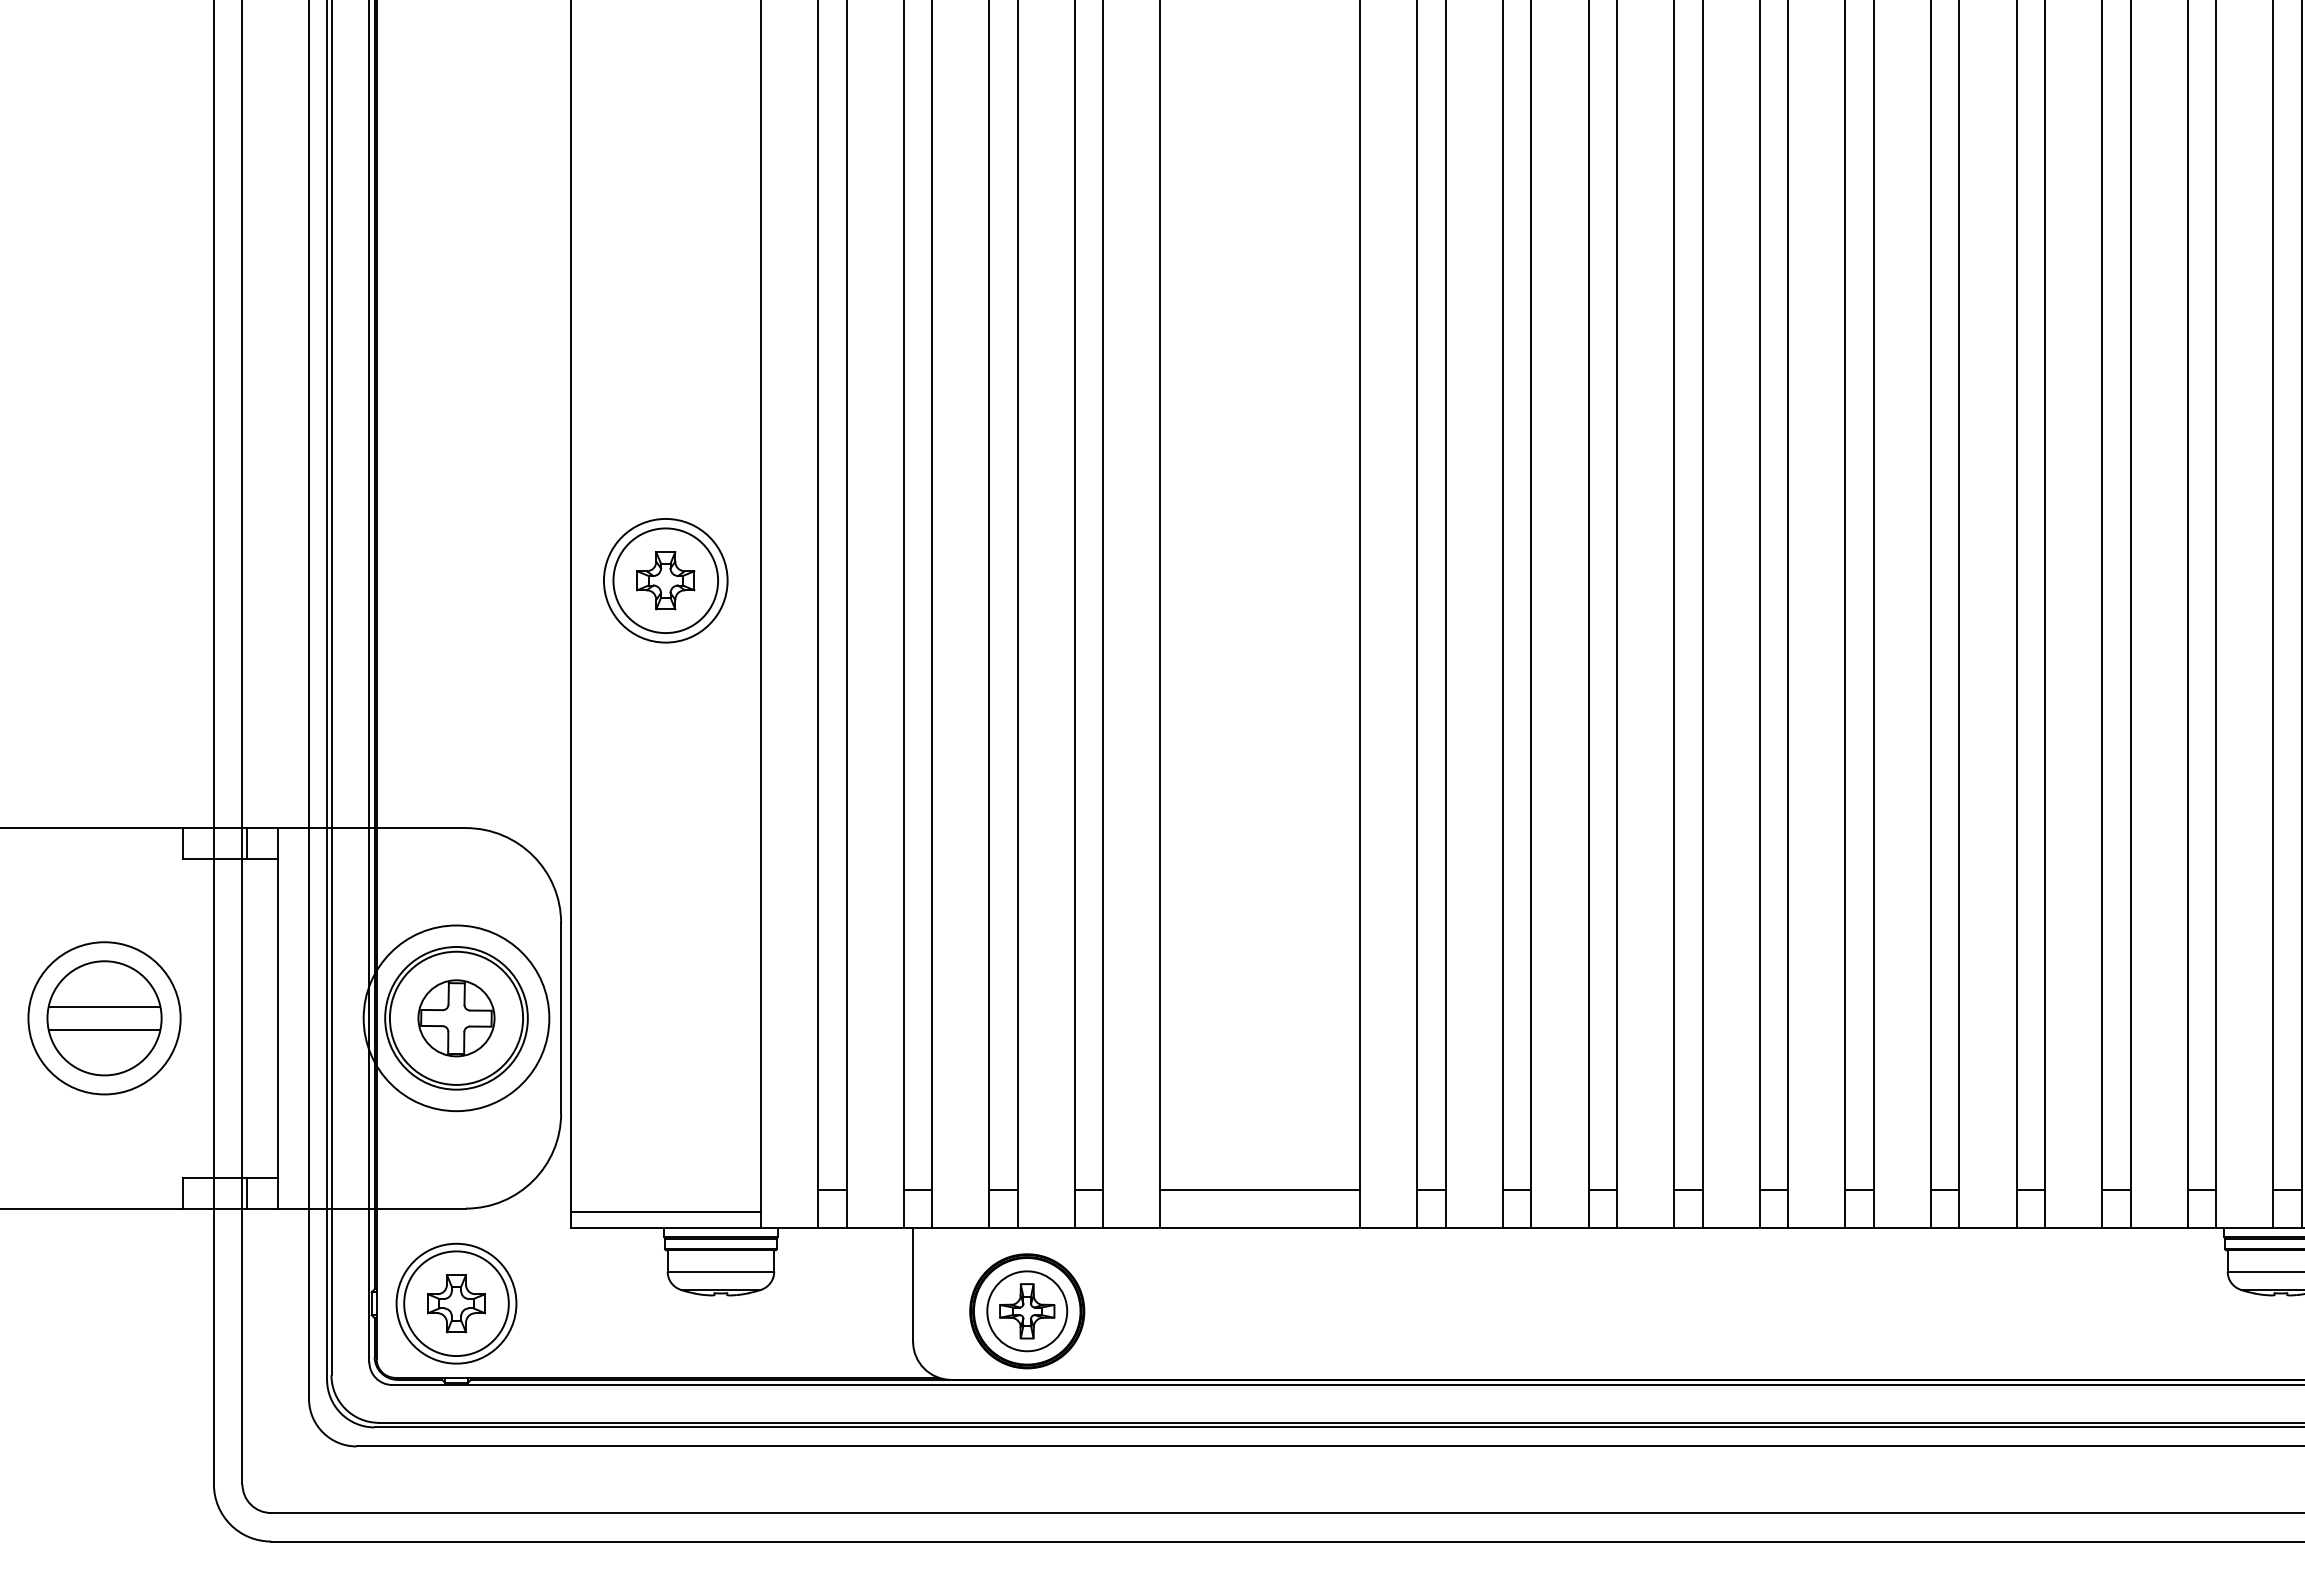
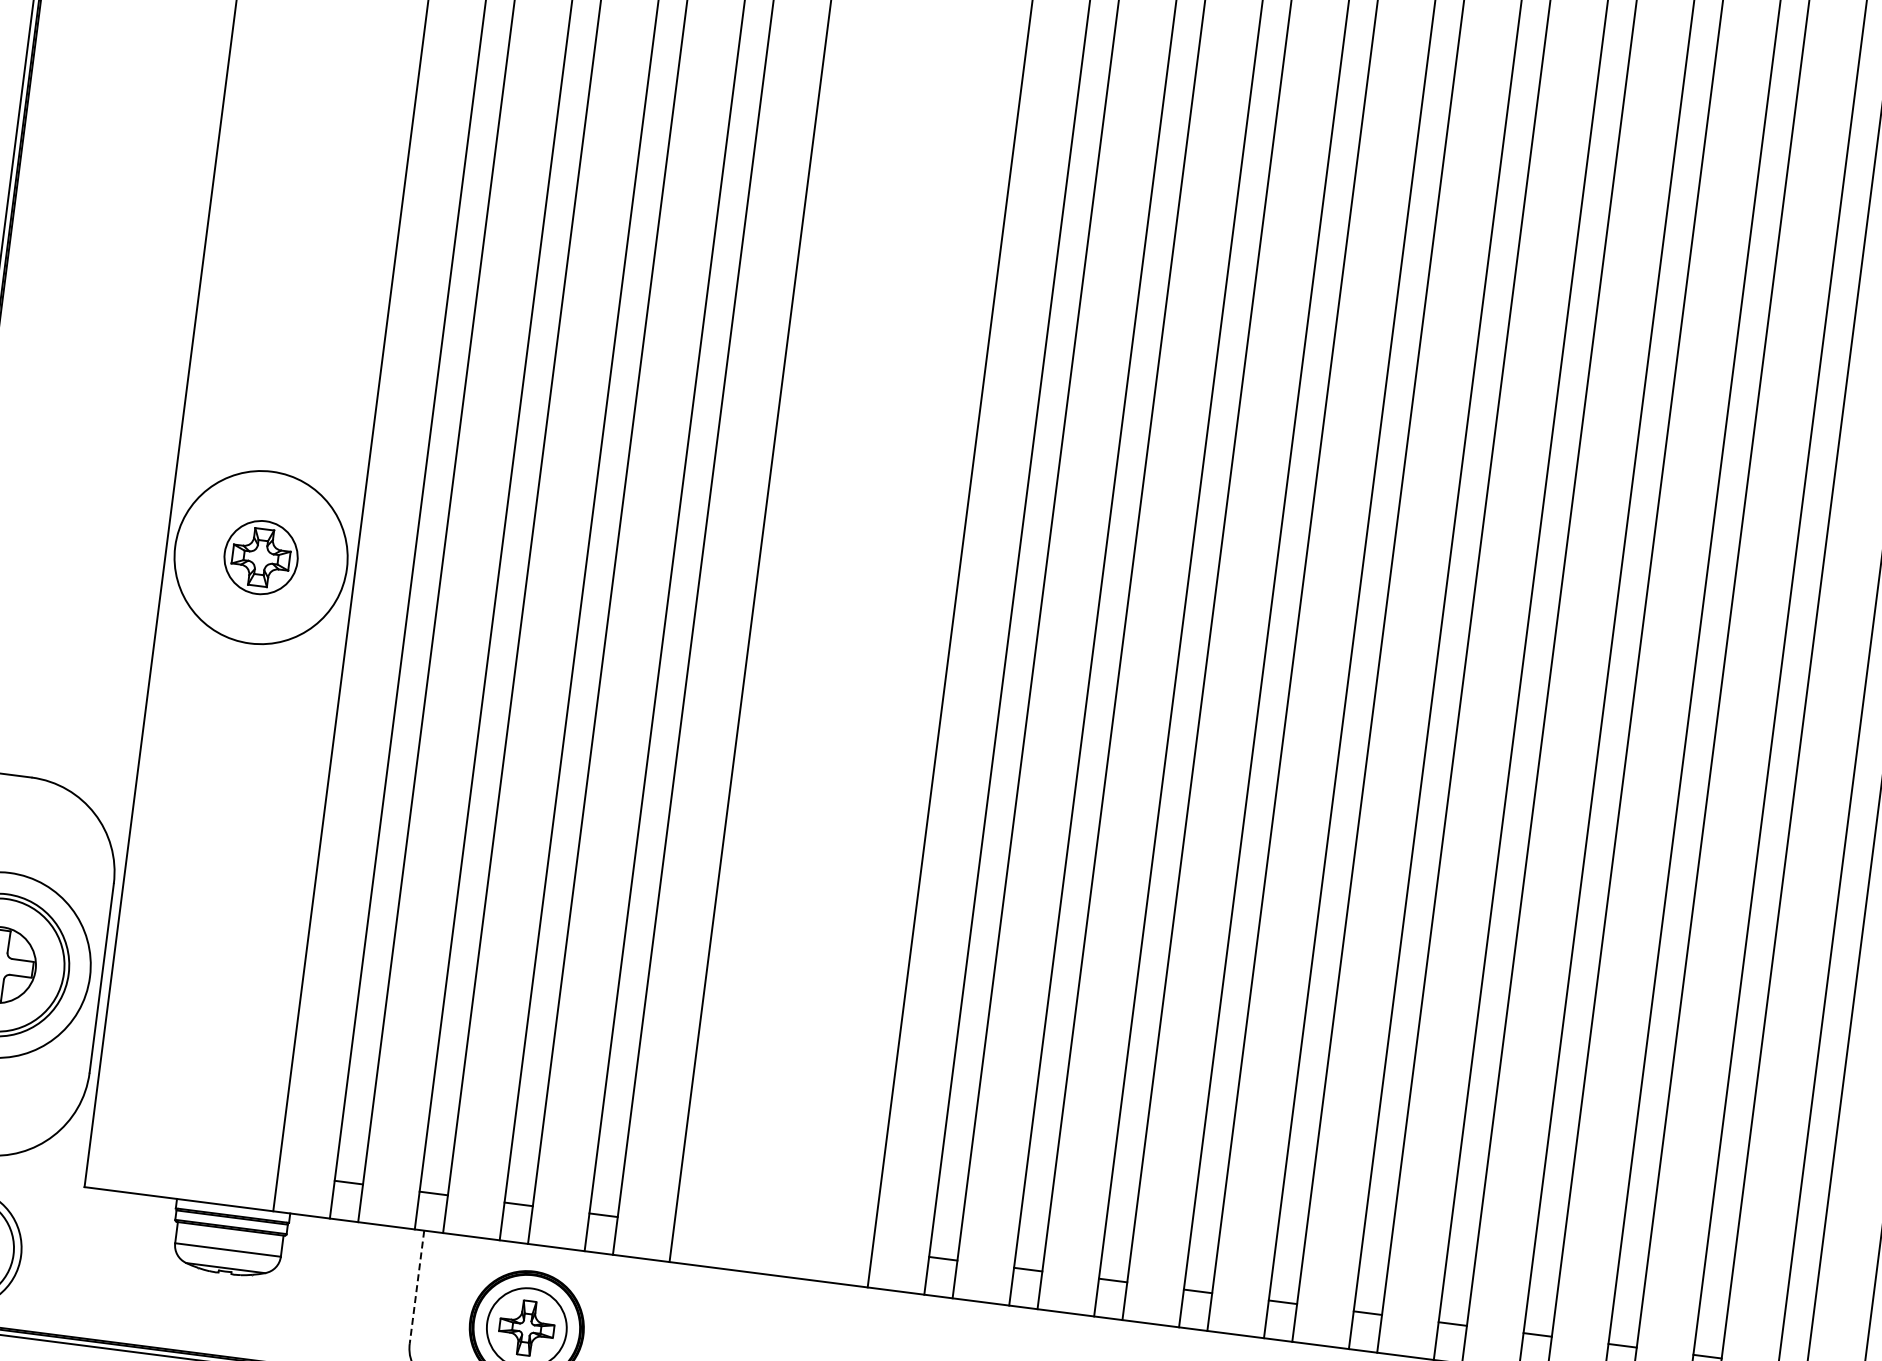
circle: (665, 580) -> (260, 557), size x0.7
circle: (665, 580) -> (260, 557), size x1.4
line: (1260, 1189) -> (773, 1236), removed
line: (665, 1212) -> (180, 1184), removed
line: (913, 1285) -> (417, 1288), solid -> dashed

